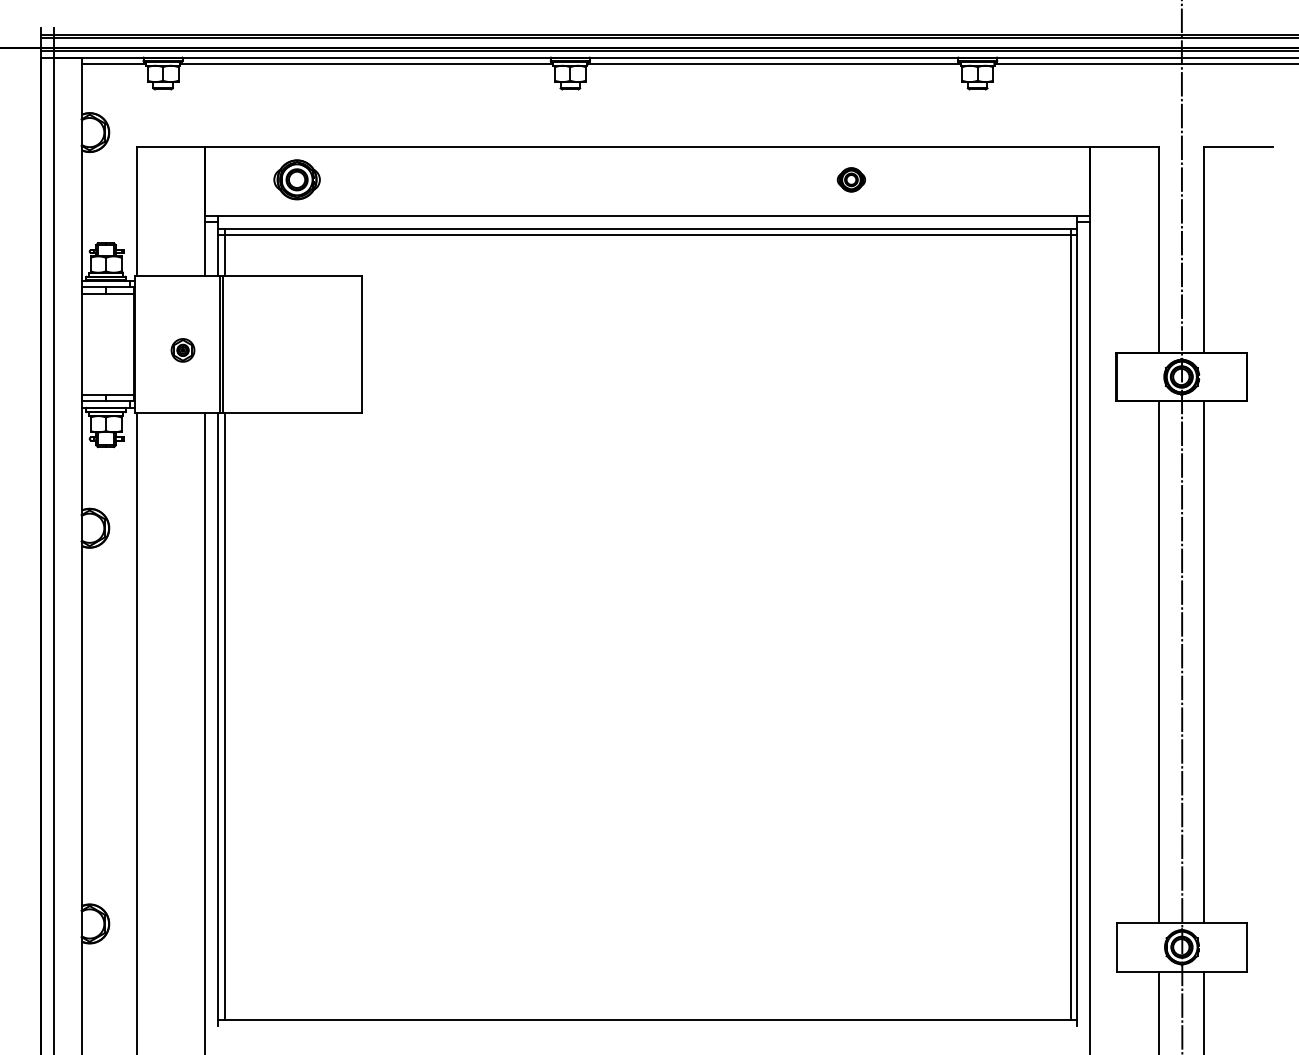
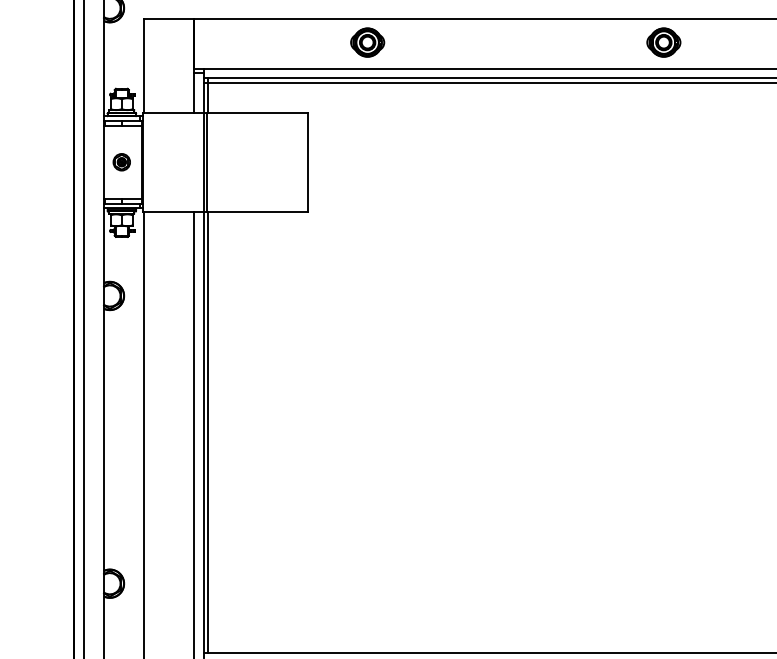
part: (296, 179) -> (367, 42), moved
part: (851, 179) -> (663, 42), size x1.67
part: (182, 350) -> (121, 162), moved

